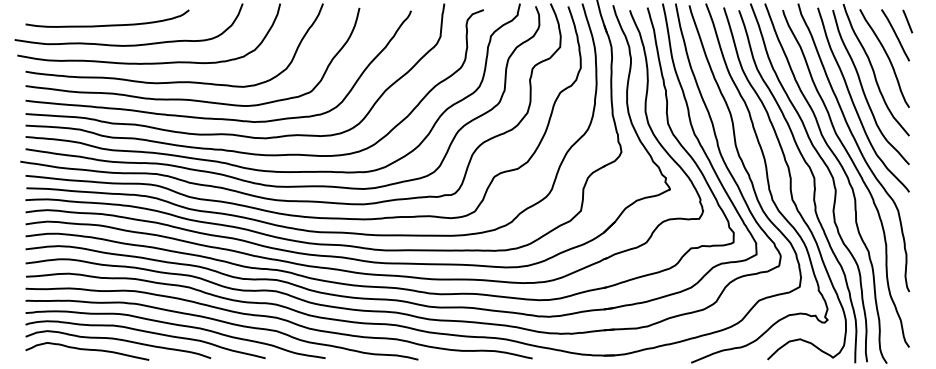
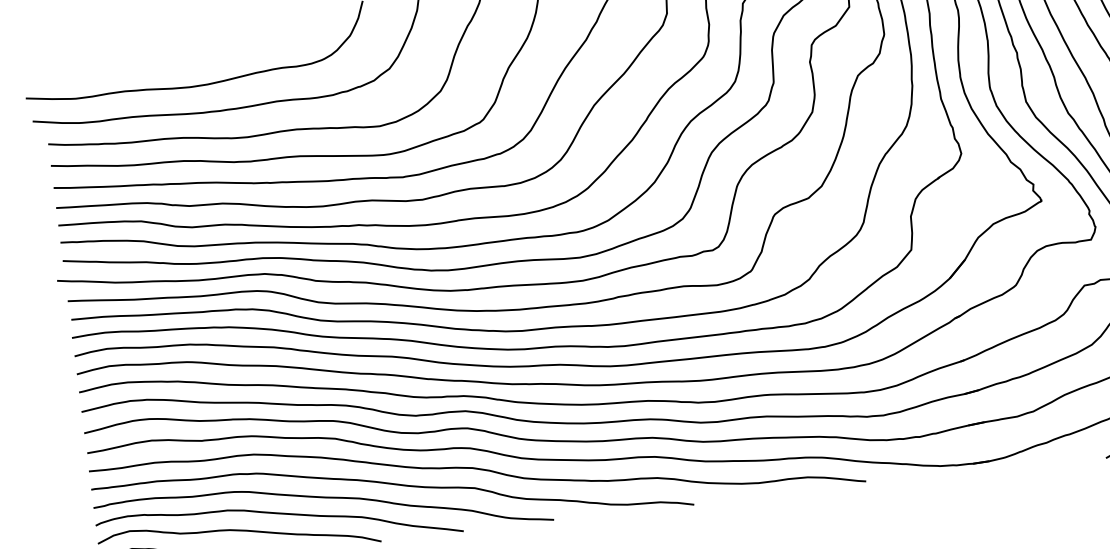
curve: (107, 24) -> (162, 57), removed

